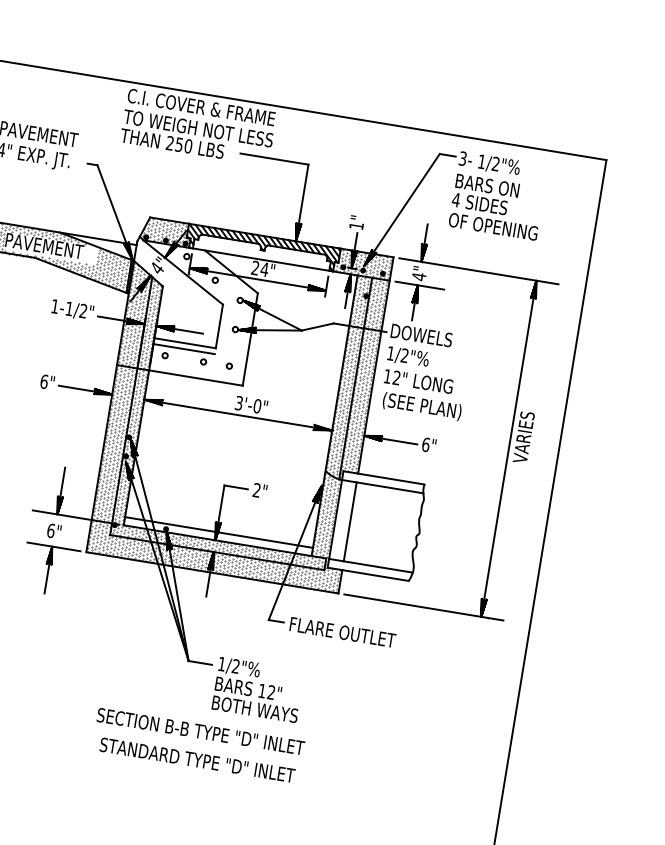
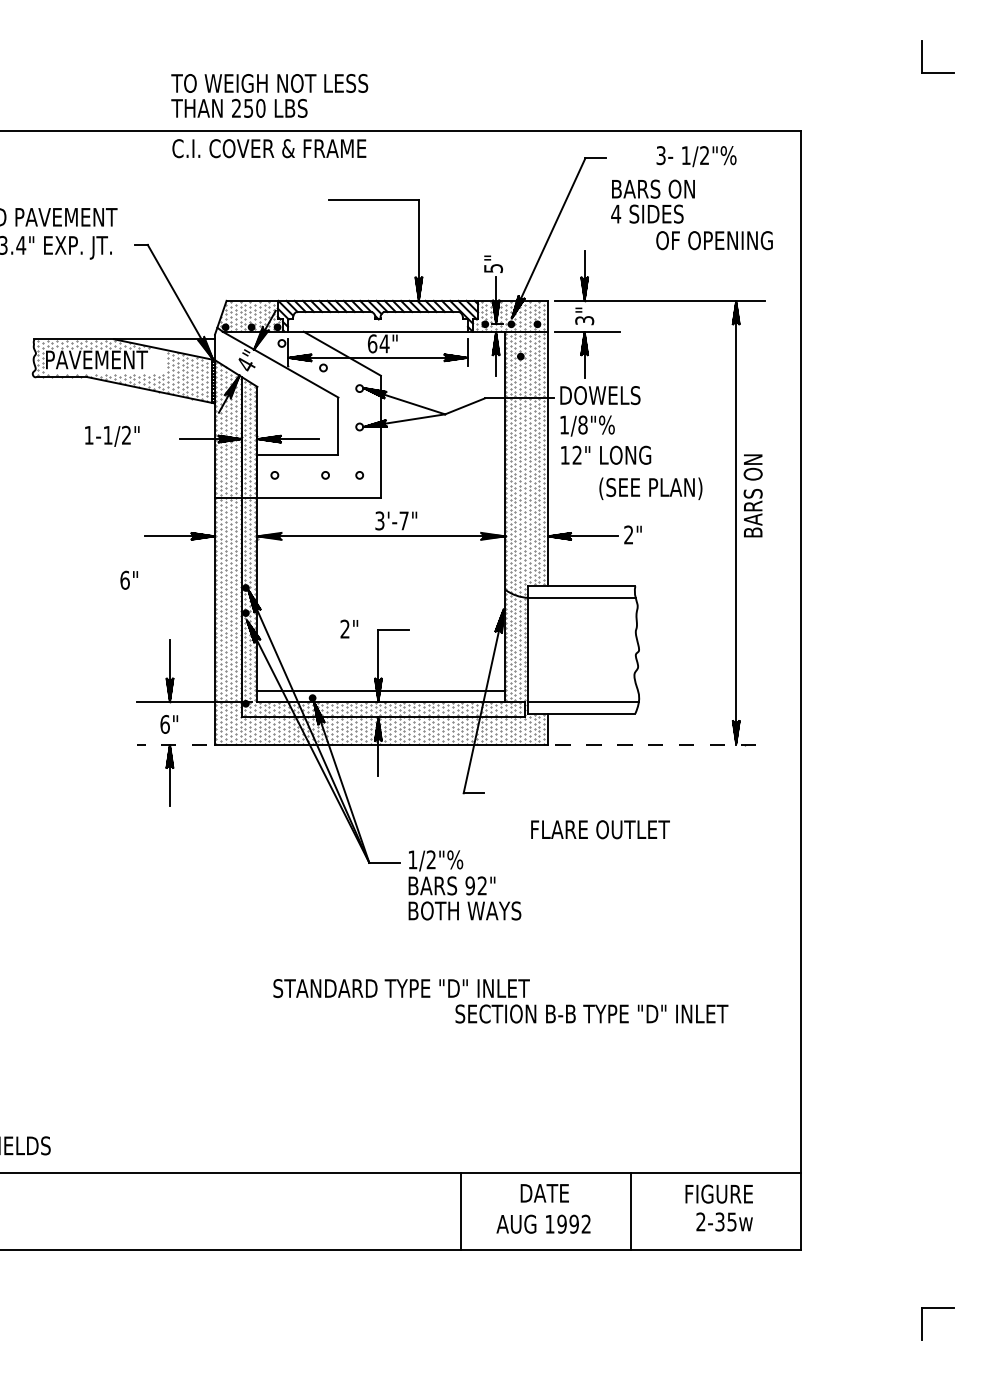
text: (196, 137) -> (269, 95), moved
text: (489, 163) -> (696, 156), moved
text: (356, 226) -> (493, 268), 1" -> 5"
text: (493, 226) -> (714, 240), moved
text: (255, 267) -> (372, 343), 24" -> 64"
text: (419, 276) -> (584, 320), 4" -> 3"
text: (72, 309) -> (112, 435), moved
line: (183, 348) -> (297, 462), removed
text: (404, 355) -> (582, 424), 1/2"% -> 1/8"%
line: (355, 378) -> (524, 464), removed
text: (47, 381) -> (128, 579), moved
text: (257, 405) -> (403, 520), 3'-0" -> 3'-7"
text: (421, 406) -> (650, 488), moved
text: (524, 430) -> (752, 496), VARIES -> BARS ON
text: (425, 444) -> (628, 534), 6" -> 2"
text: (260, 490) -> (349, 628), moved
line: (350, 521) -> (547, 649), removed
line: (54, 546) -> (172, 744), solid -> dashed
line: (423, 607) -> (660, 744), solid -> dashed
text: (342, 632) -> (600, 829), moved
text: (261, 690) -> (469, 885), 12" -> 92"
text: (200, 731) -> (591, 1013), moved

